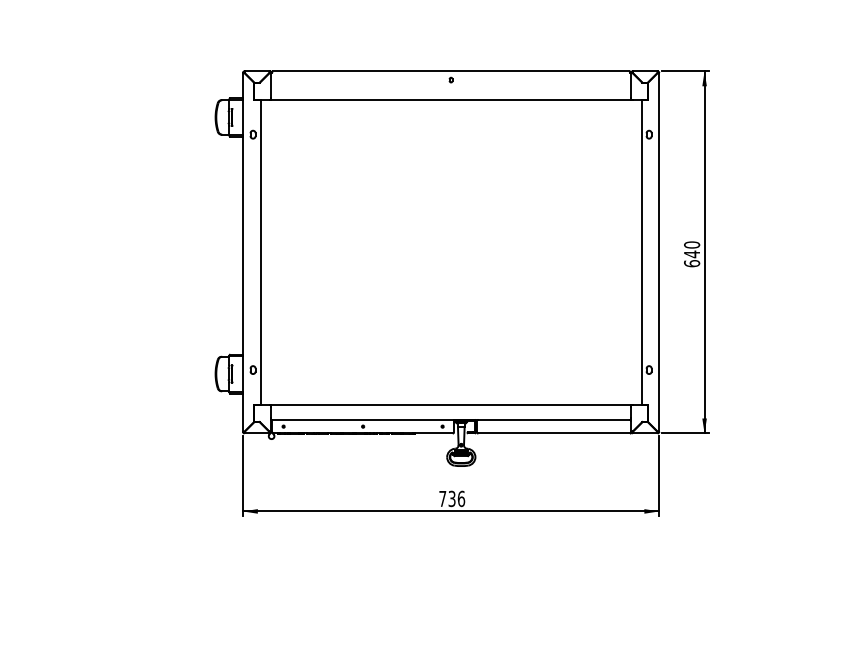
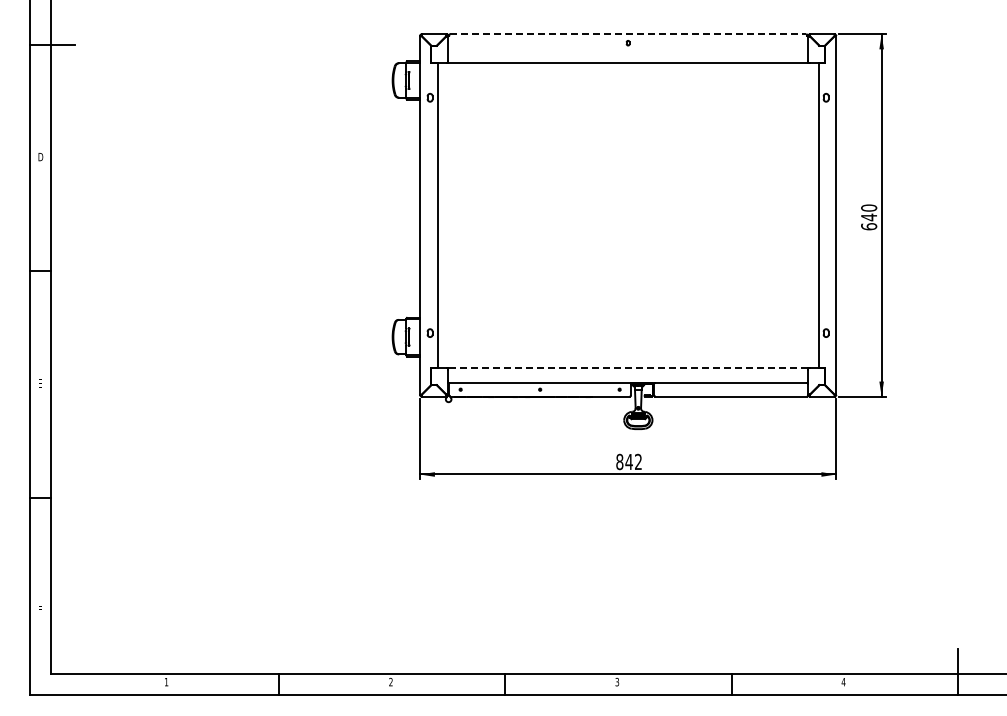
line: (451, 71) -> (628, 34), solid -> dashed
line: (451, 405) -> (628, 368), solid -> dashed
text: (452, 498) -> (629, 461), 736 -> 842

